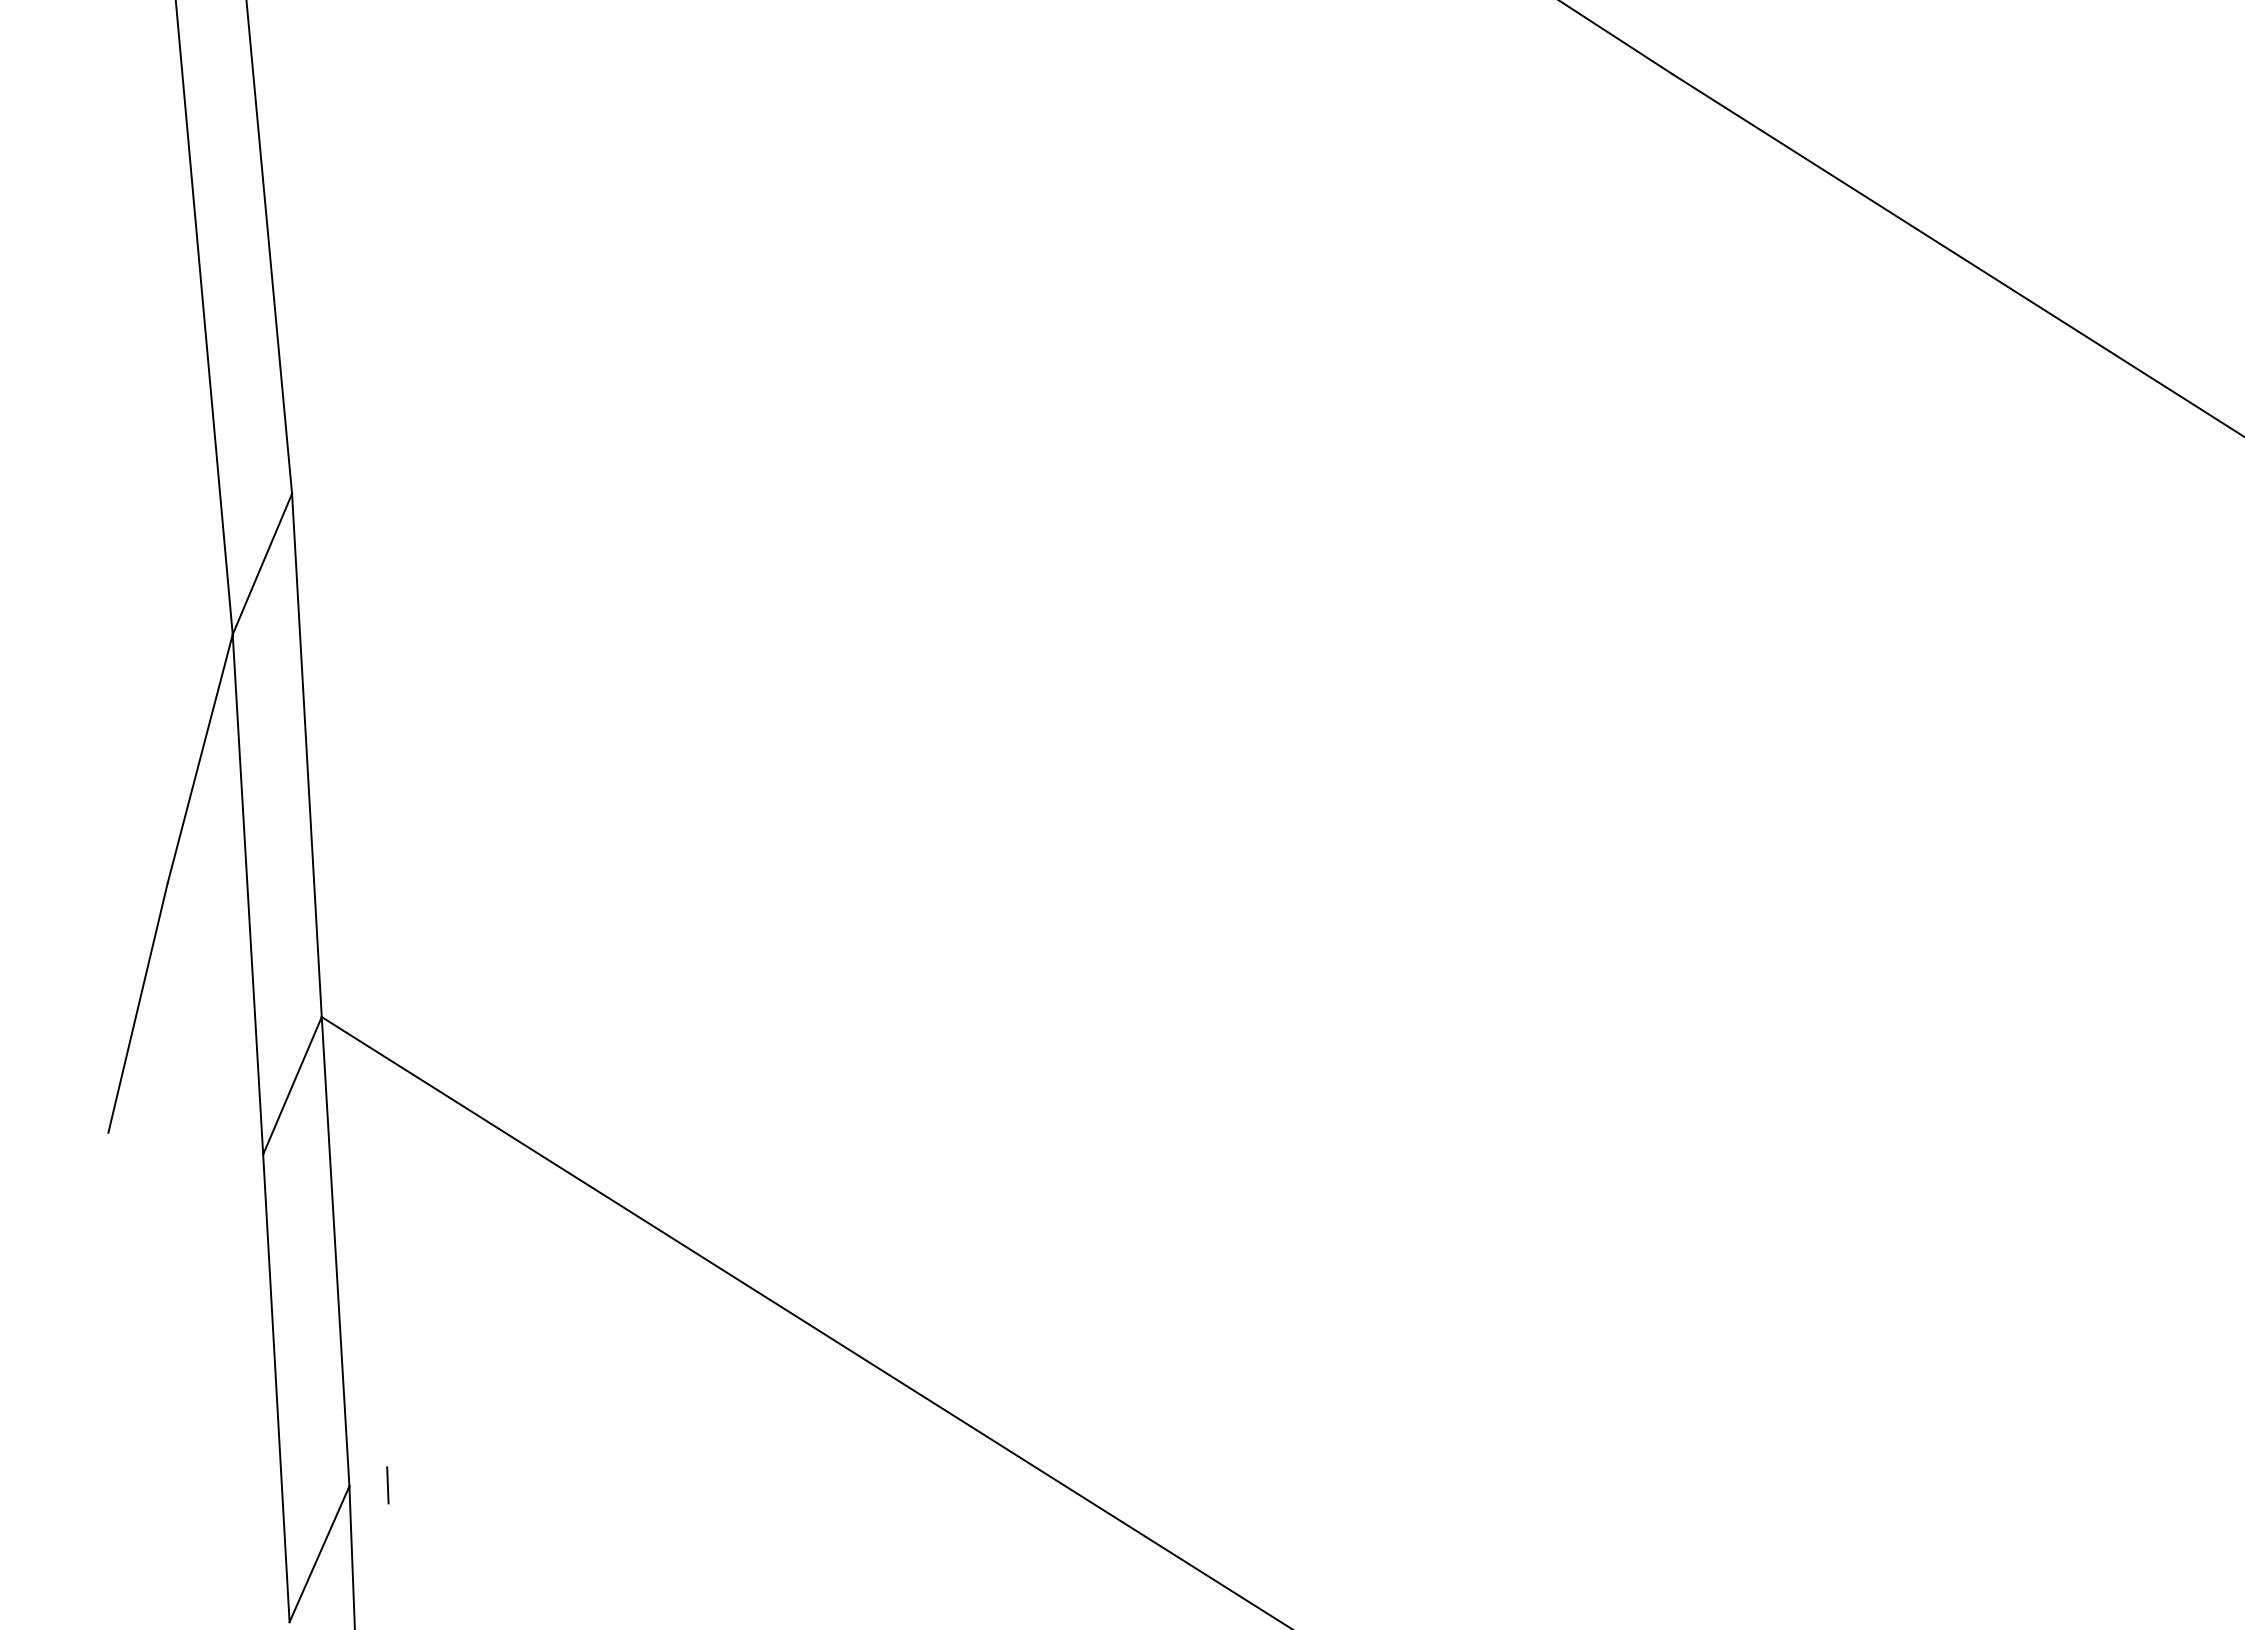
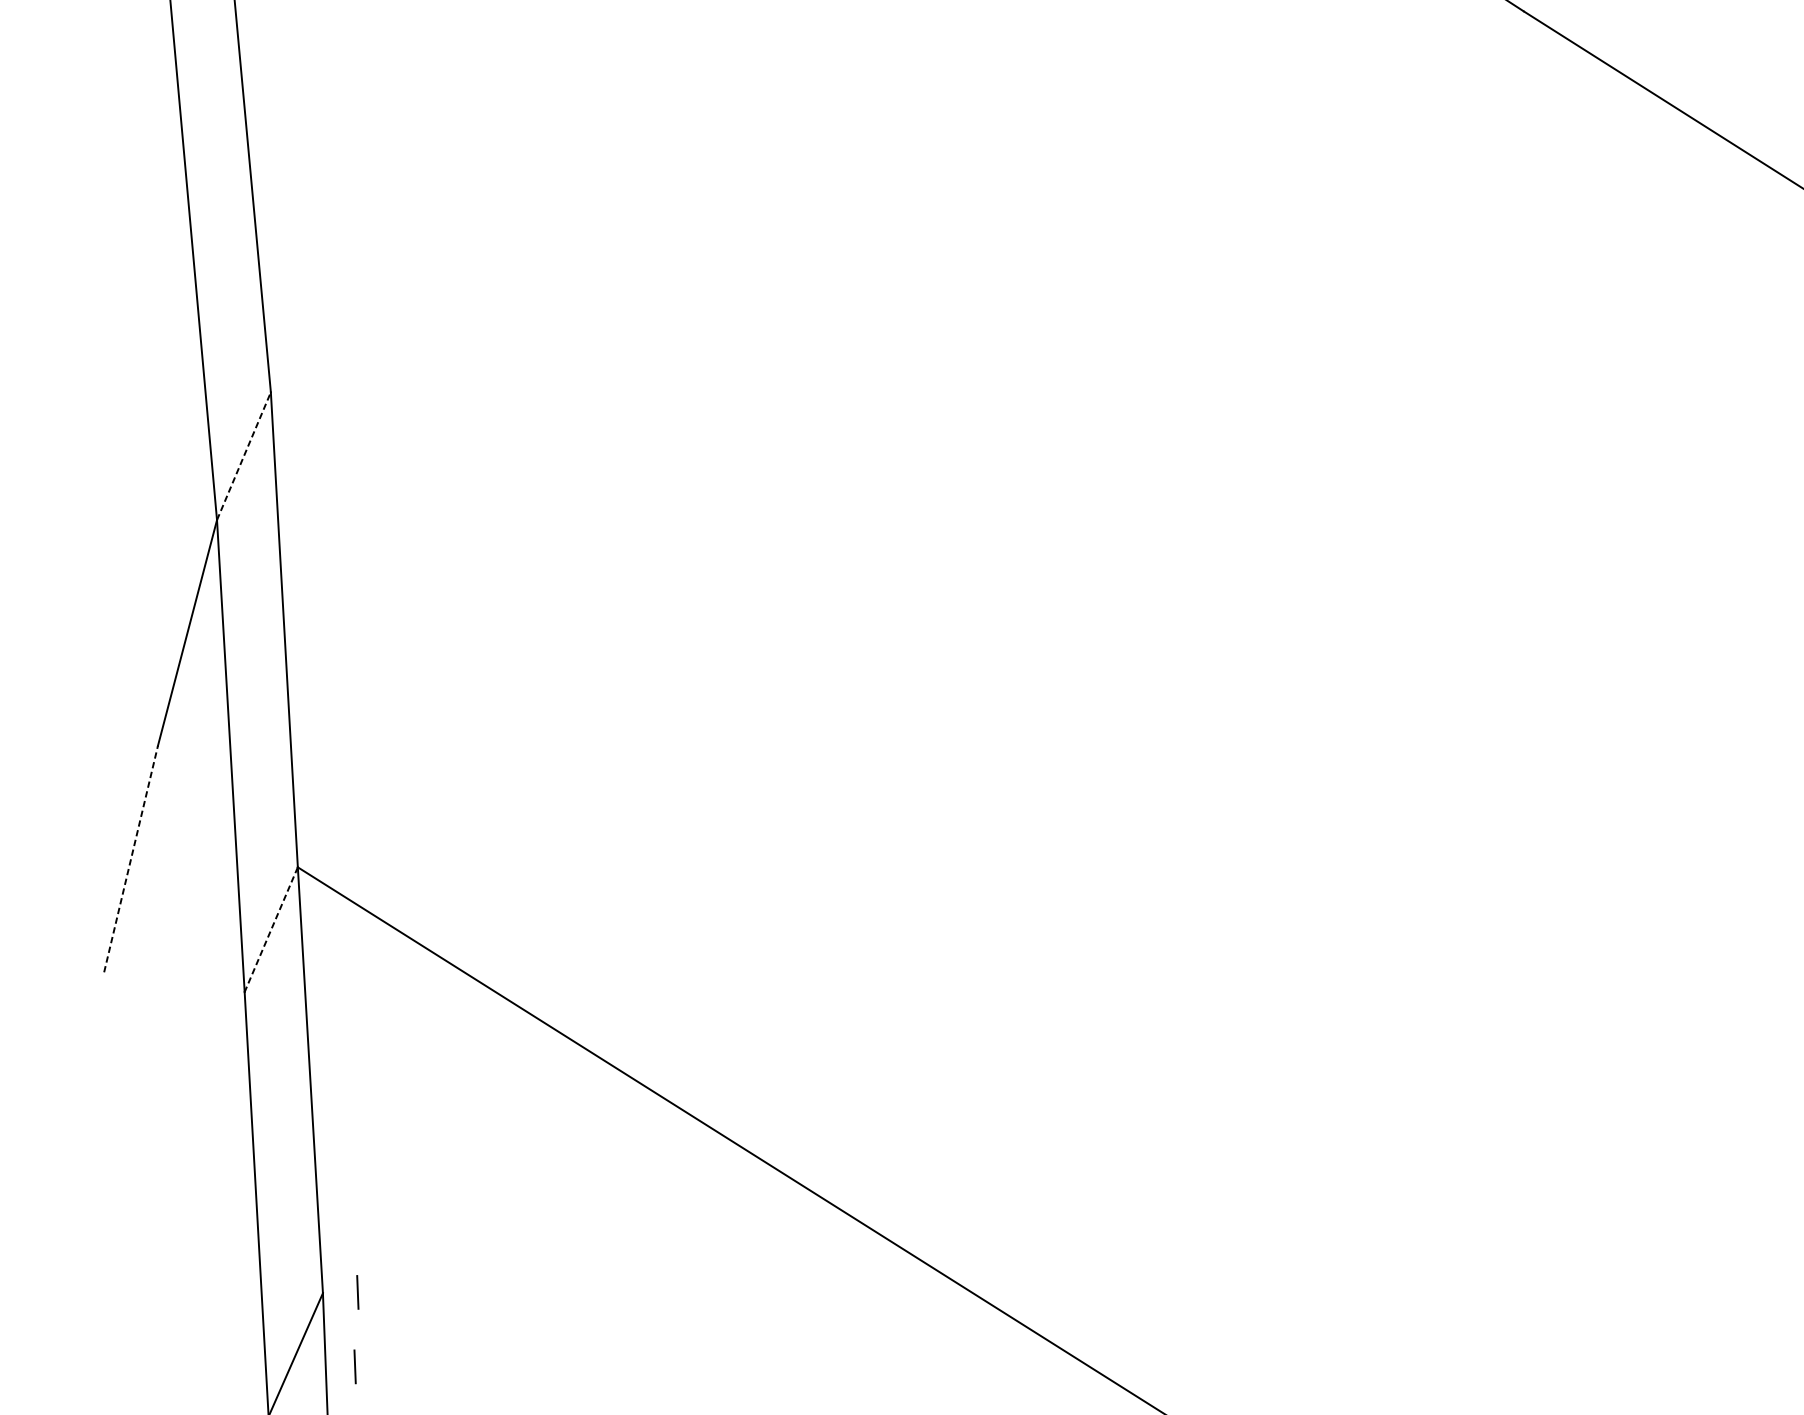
line: (262, 563) -> (244, 455), solid -> dashed
line: (138, 1007) -> (131, 858), solid -> dashed
line: (292, 1085) -> (271, 929), solid -> dashed
line: (384, 1567) -> (354, 1366), added

